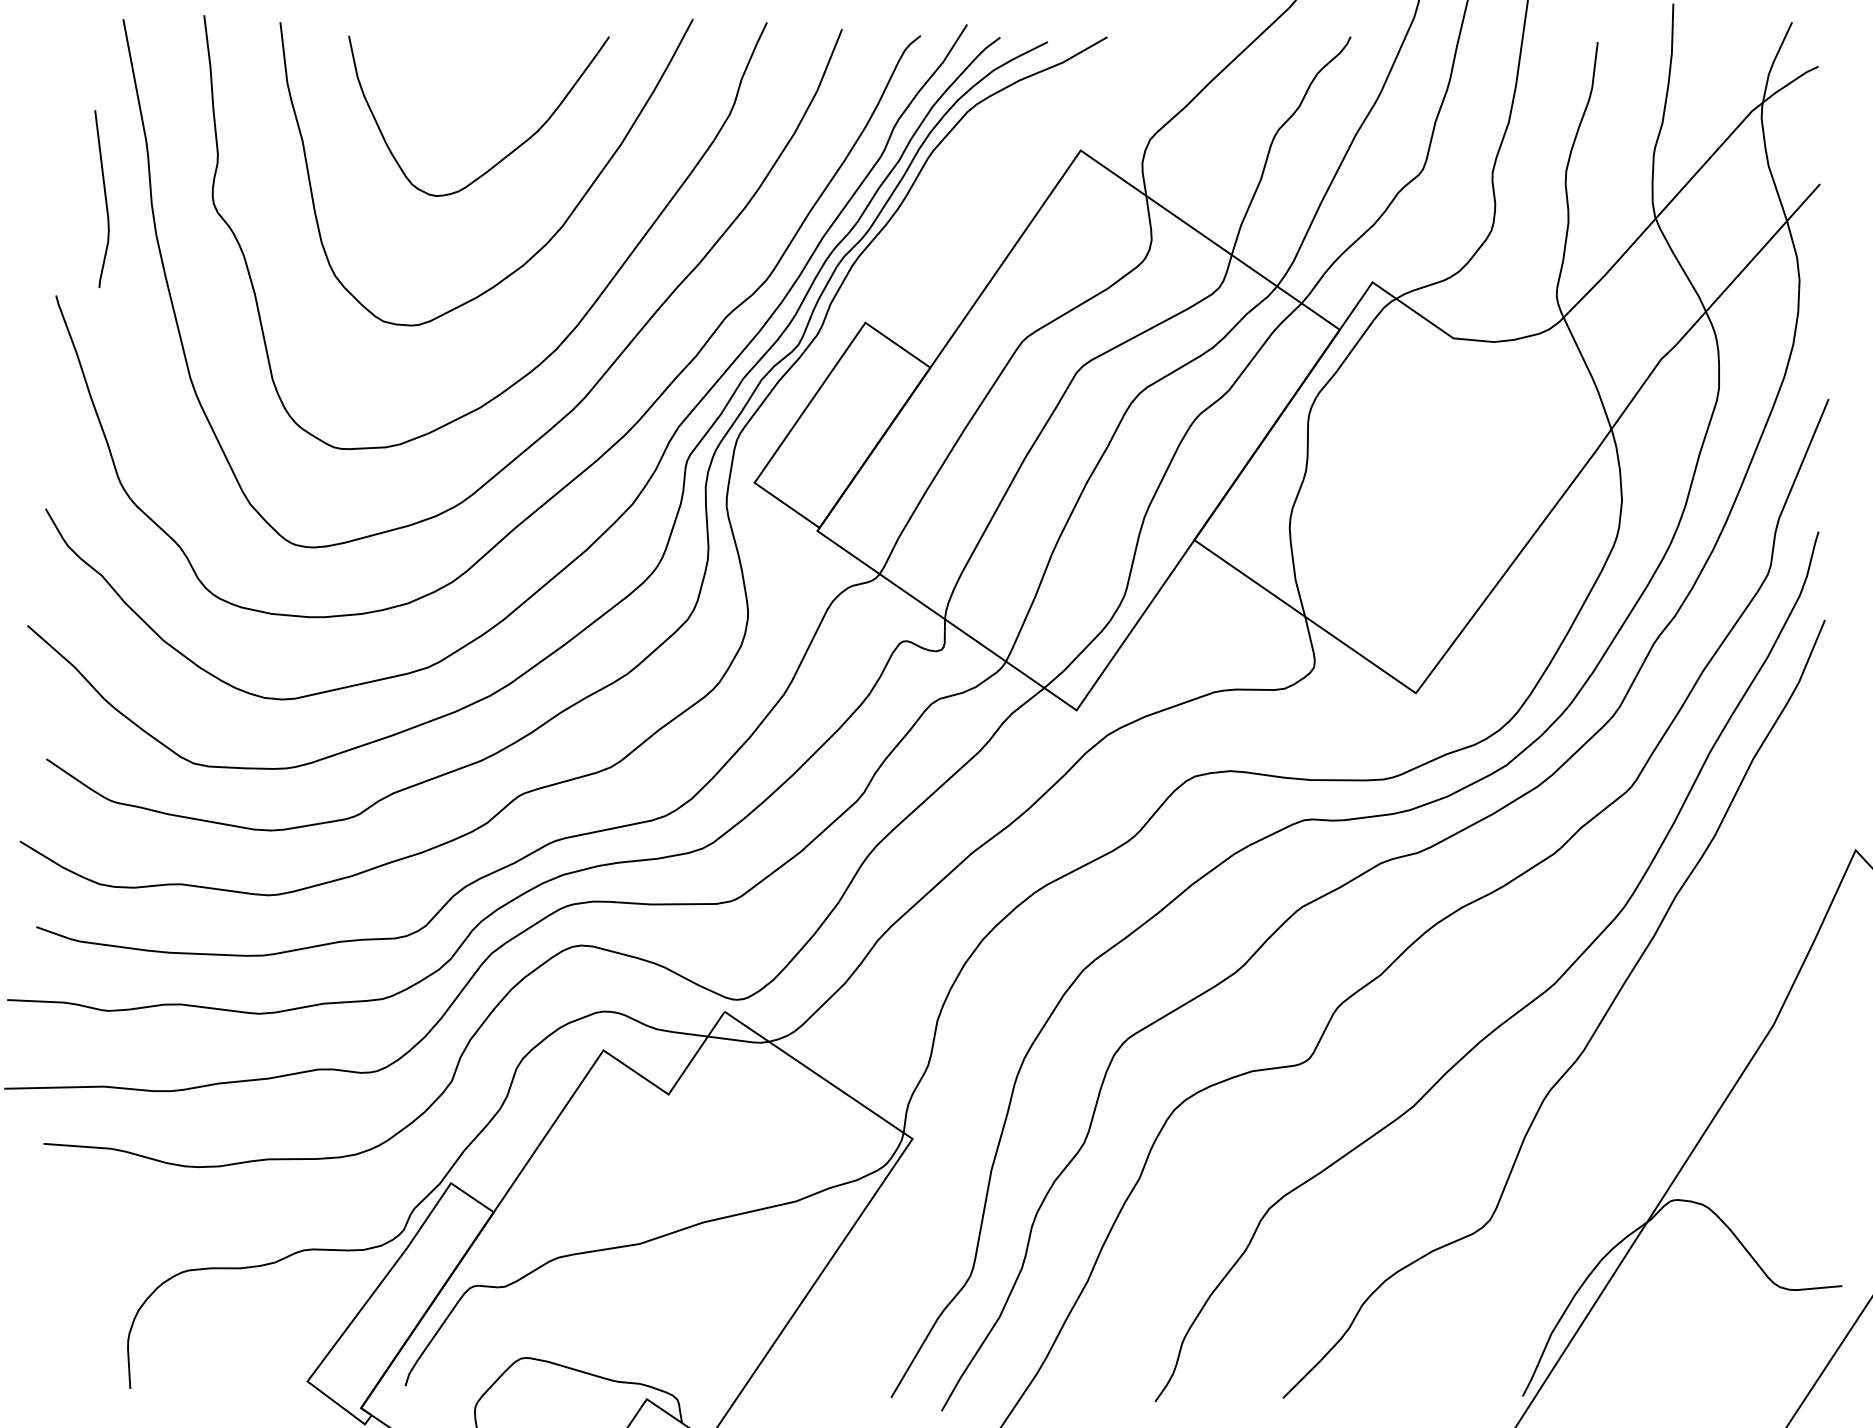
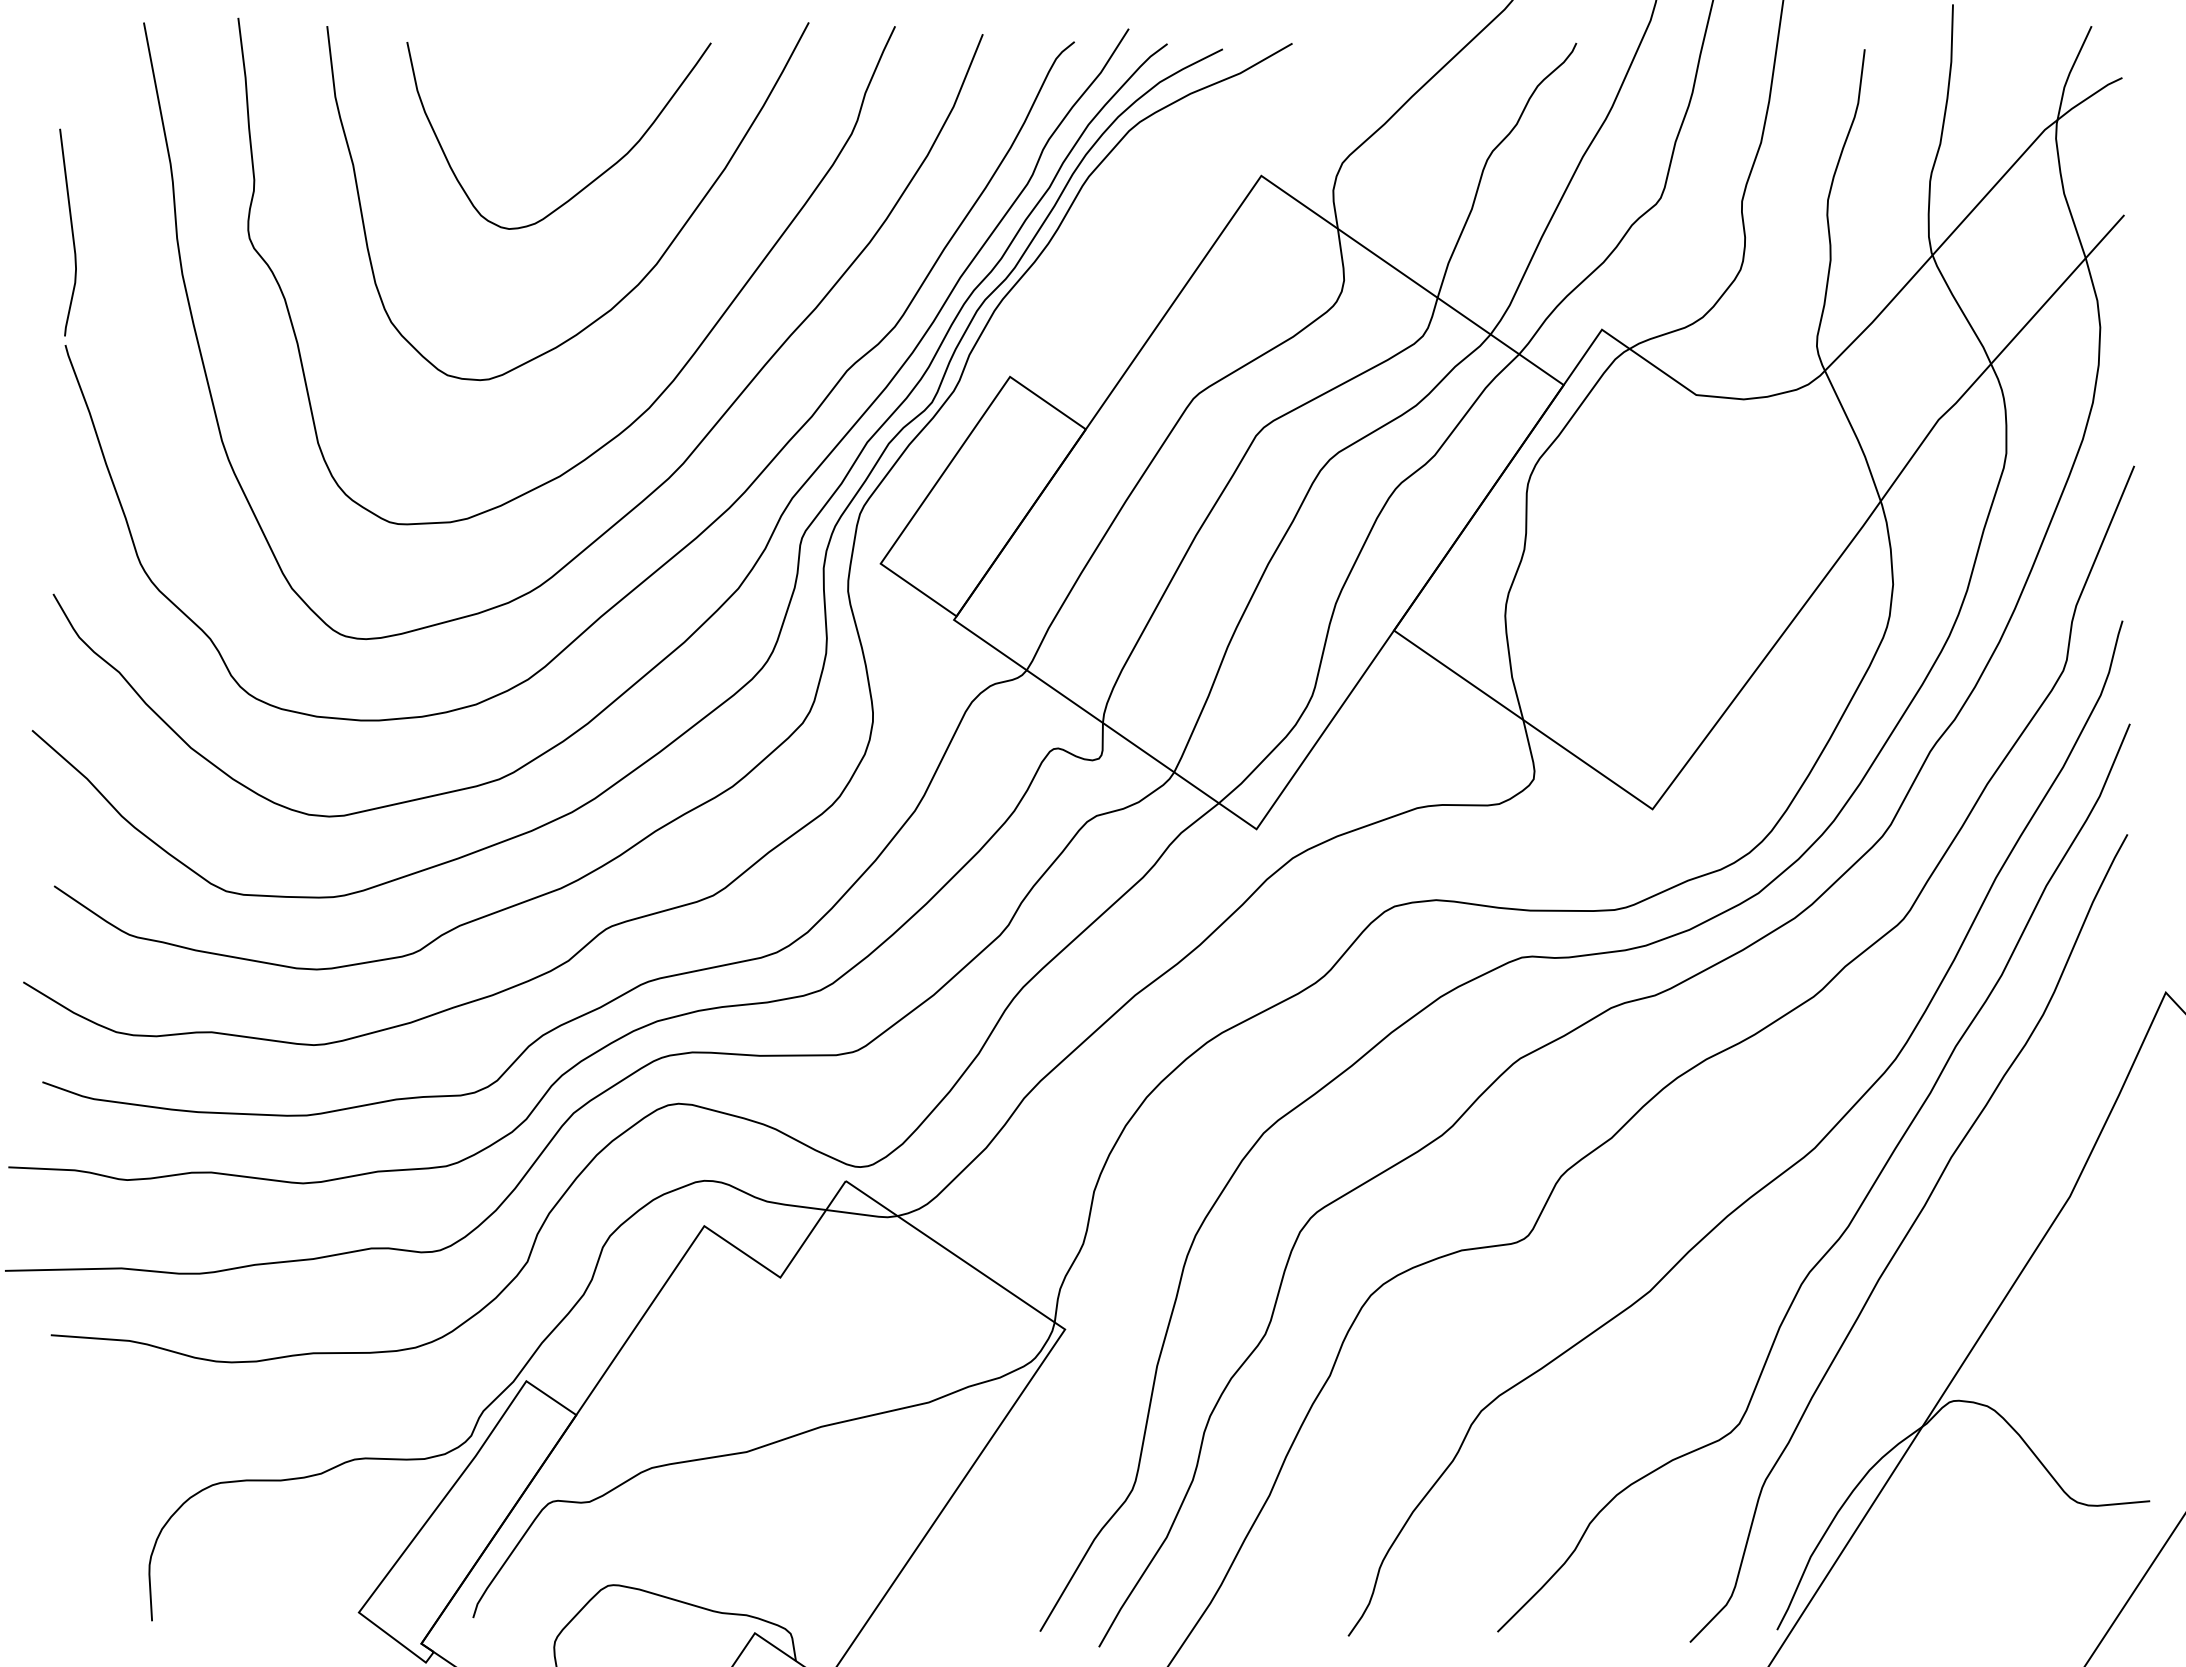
curve: (104, 199) -> (71, 232), moved
curve: (1633, 1060) -> (1906, 1237), added

